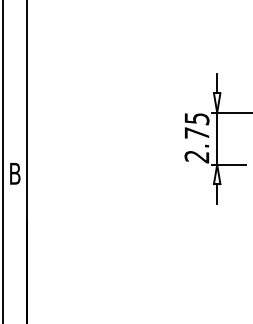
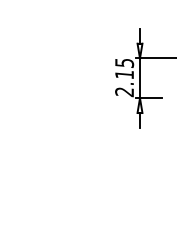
text: (196, 133) -> (124, 74), 2.75 -> 2.15

